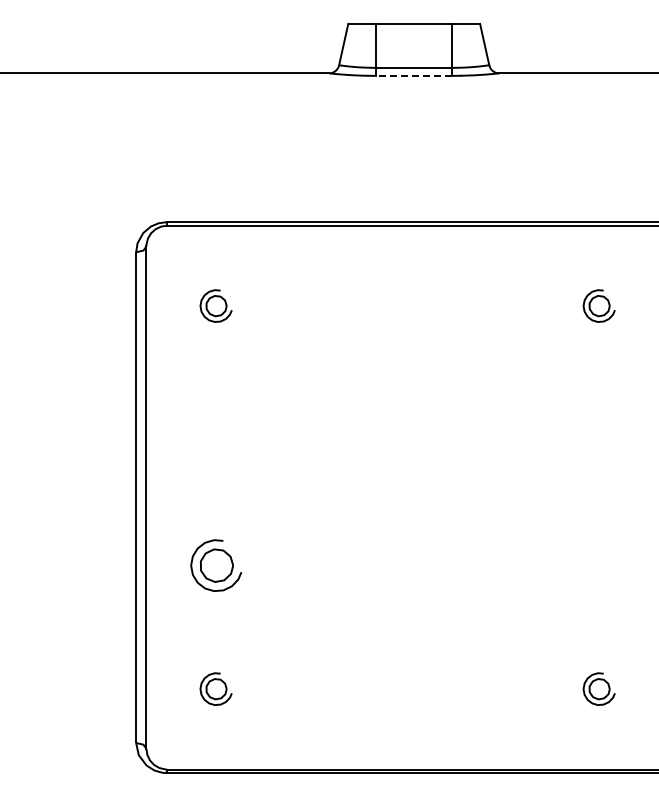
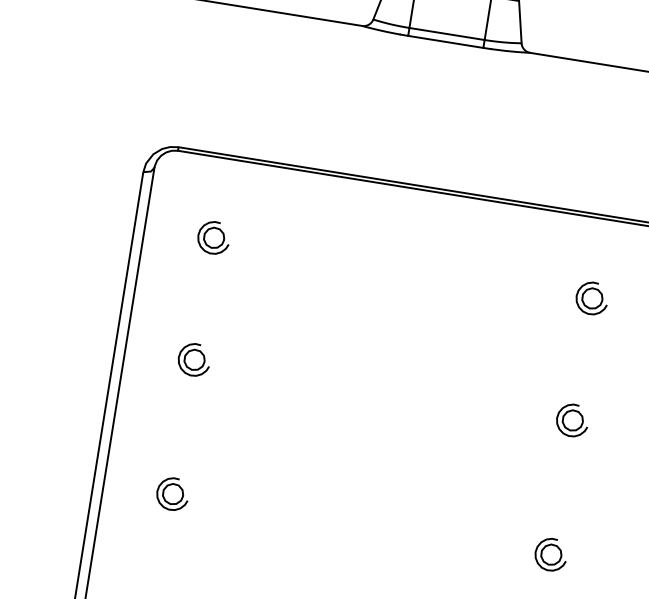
line: (413, 75) -> (445, 41), dashed -> solid
part: (215, 429) -> (193, 359), added
part: (598, 429) -> (571, 420), added
part: (215, 565) -> (172, 493), size x0.62
part: (598, 565) -> (550, 554), added

